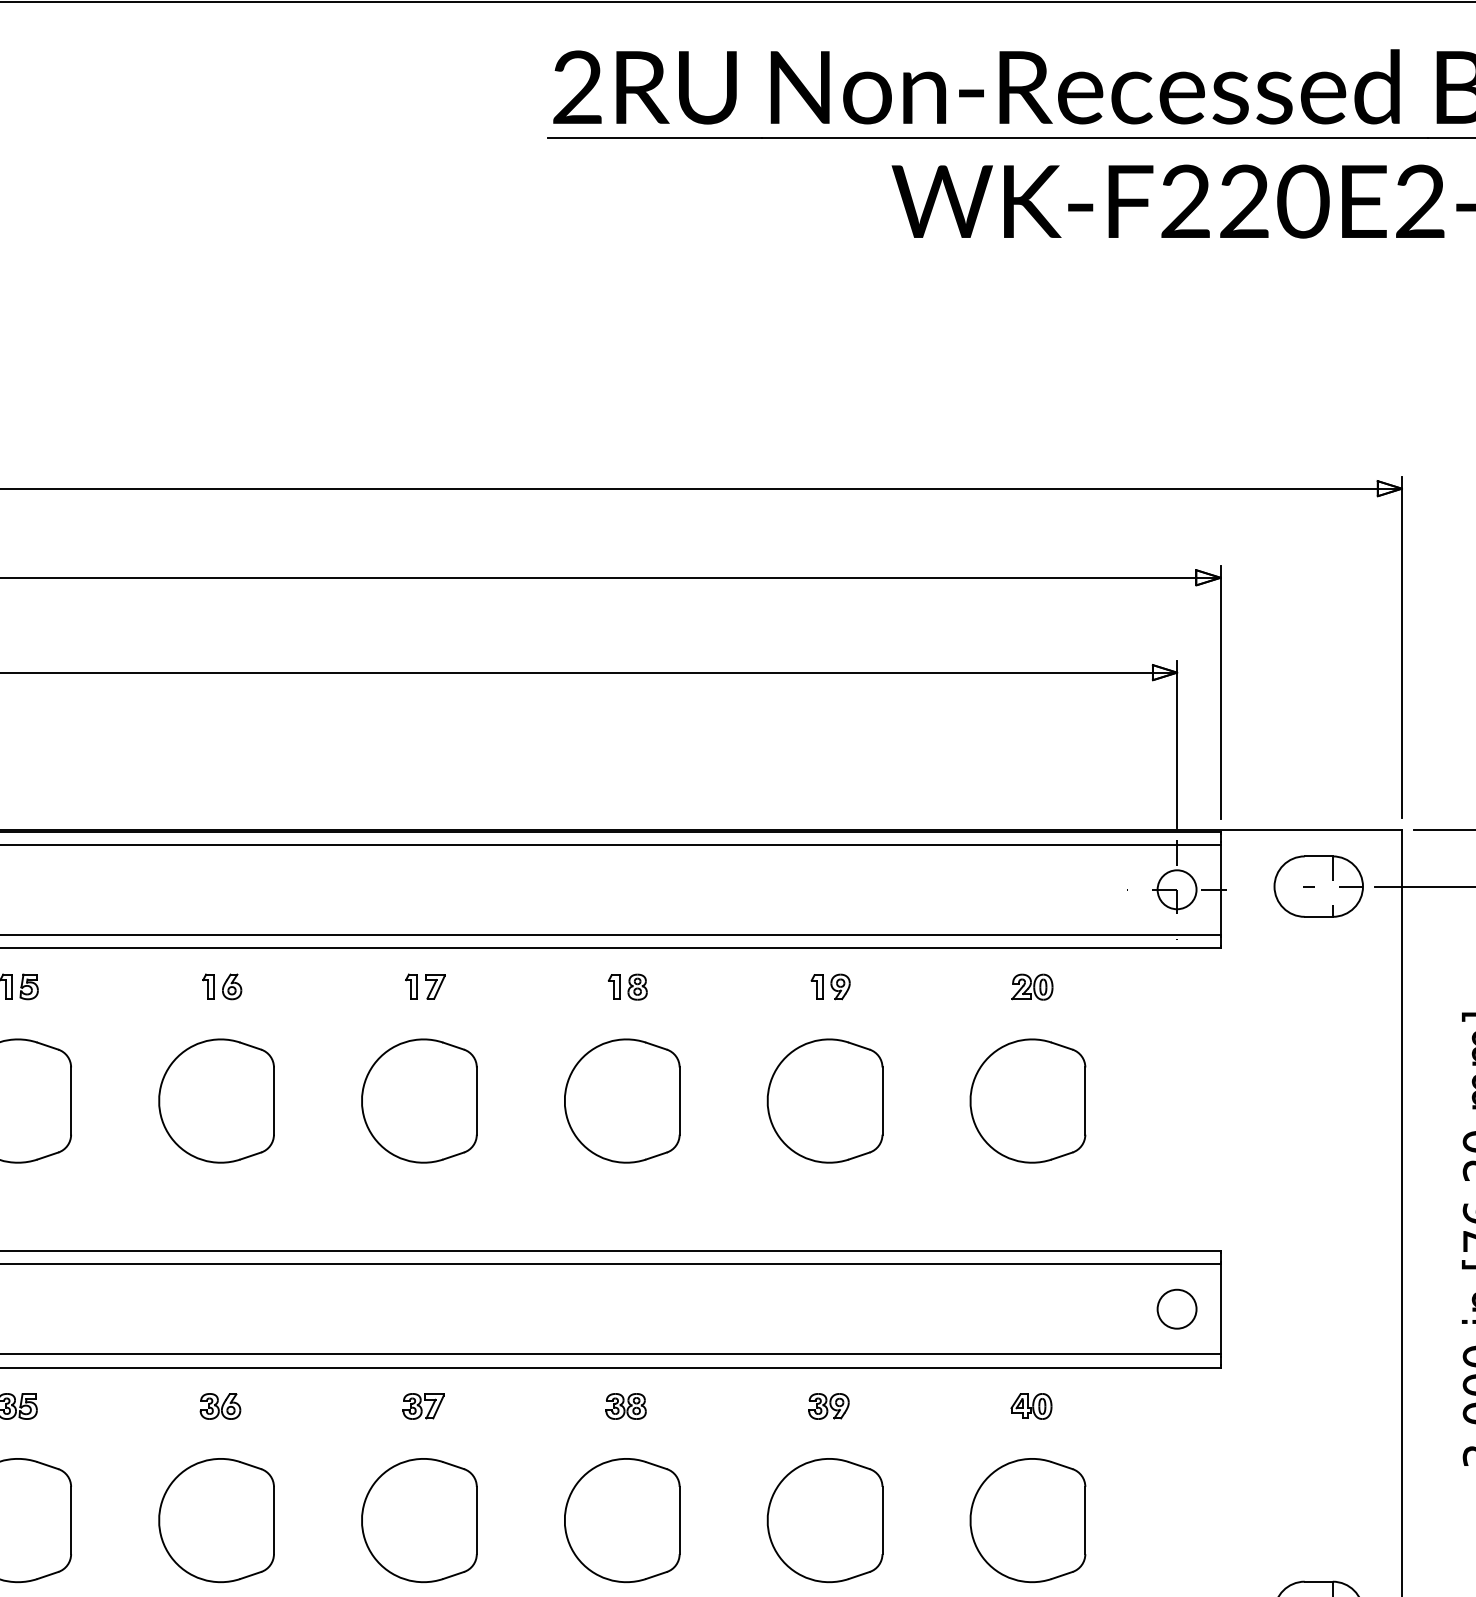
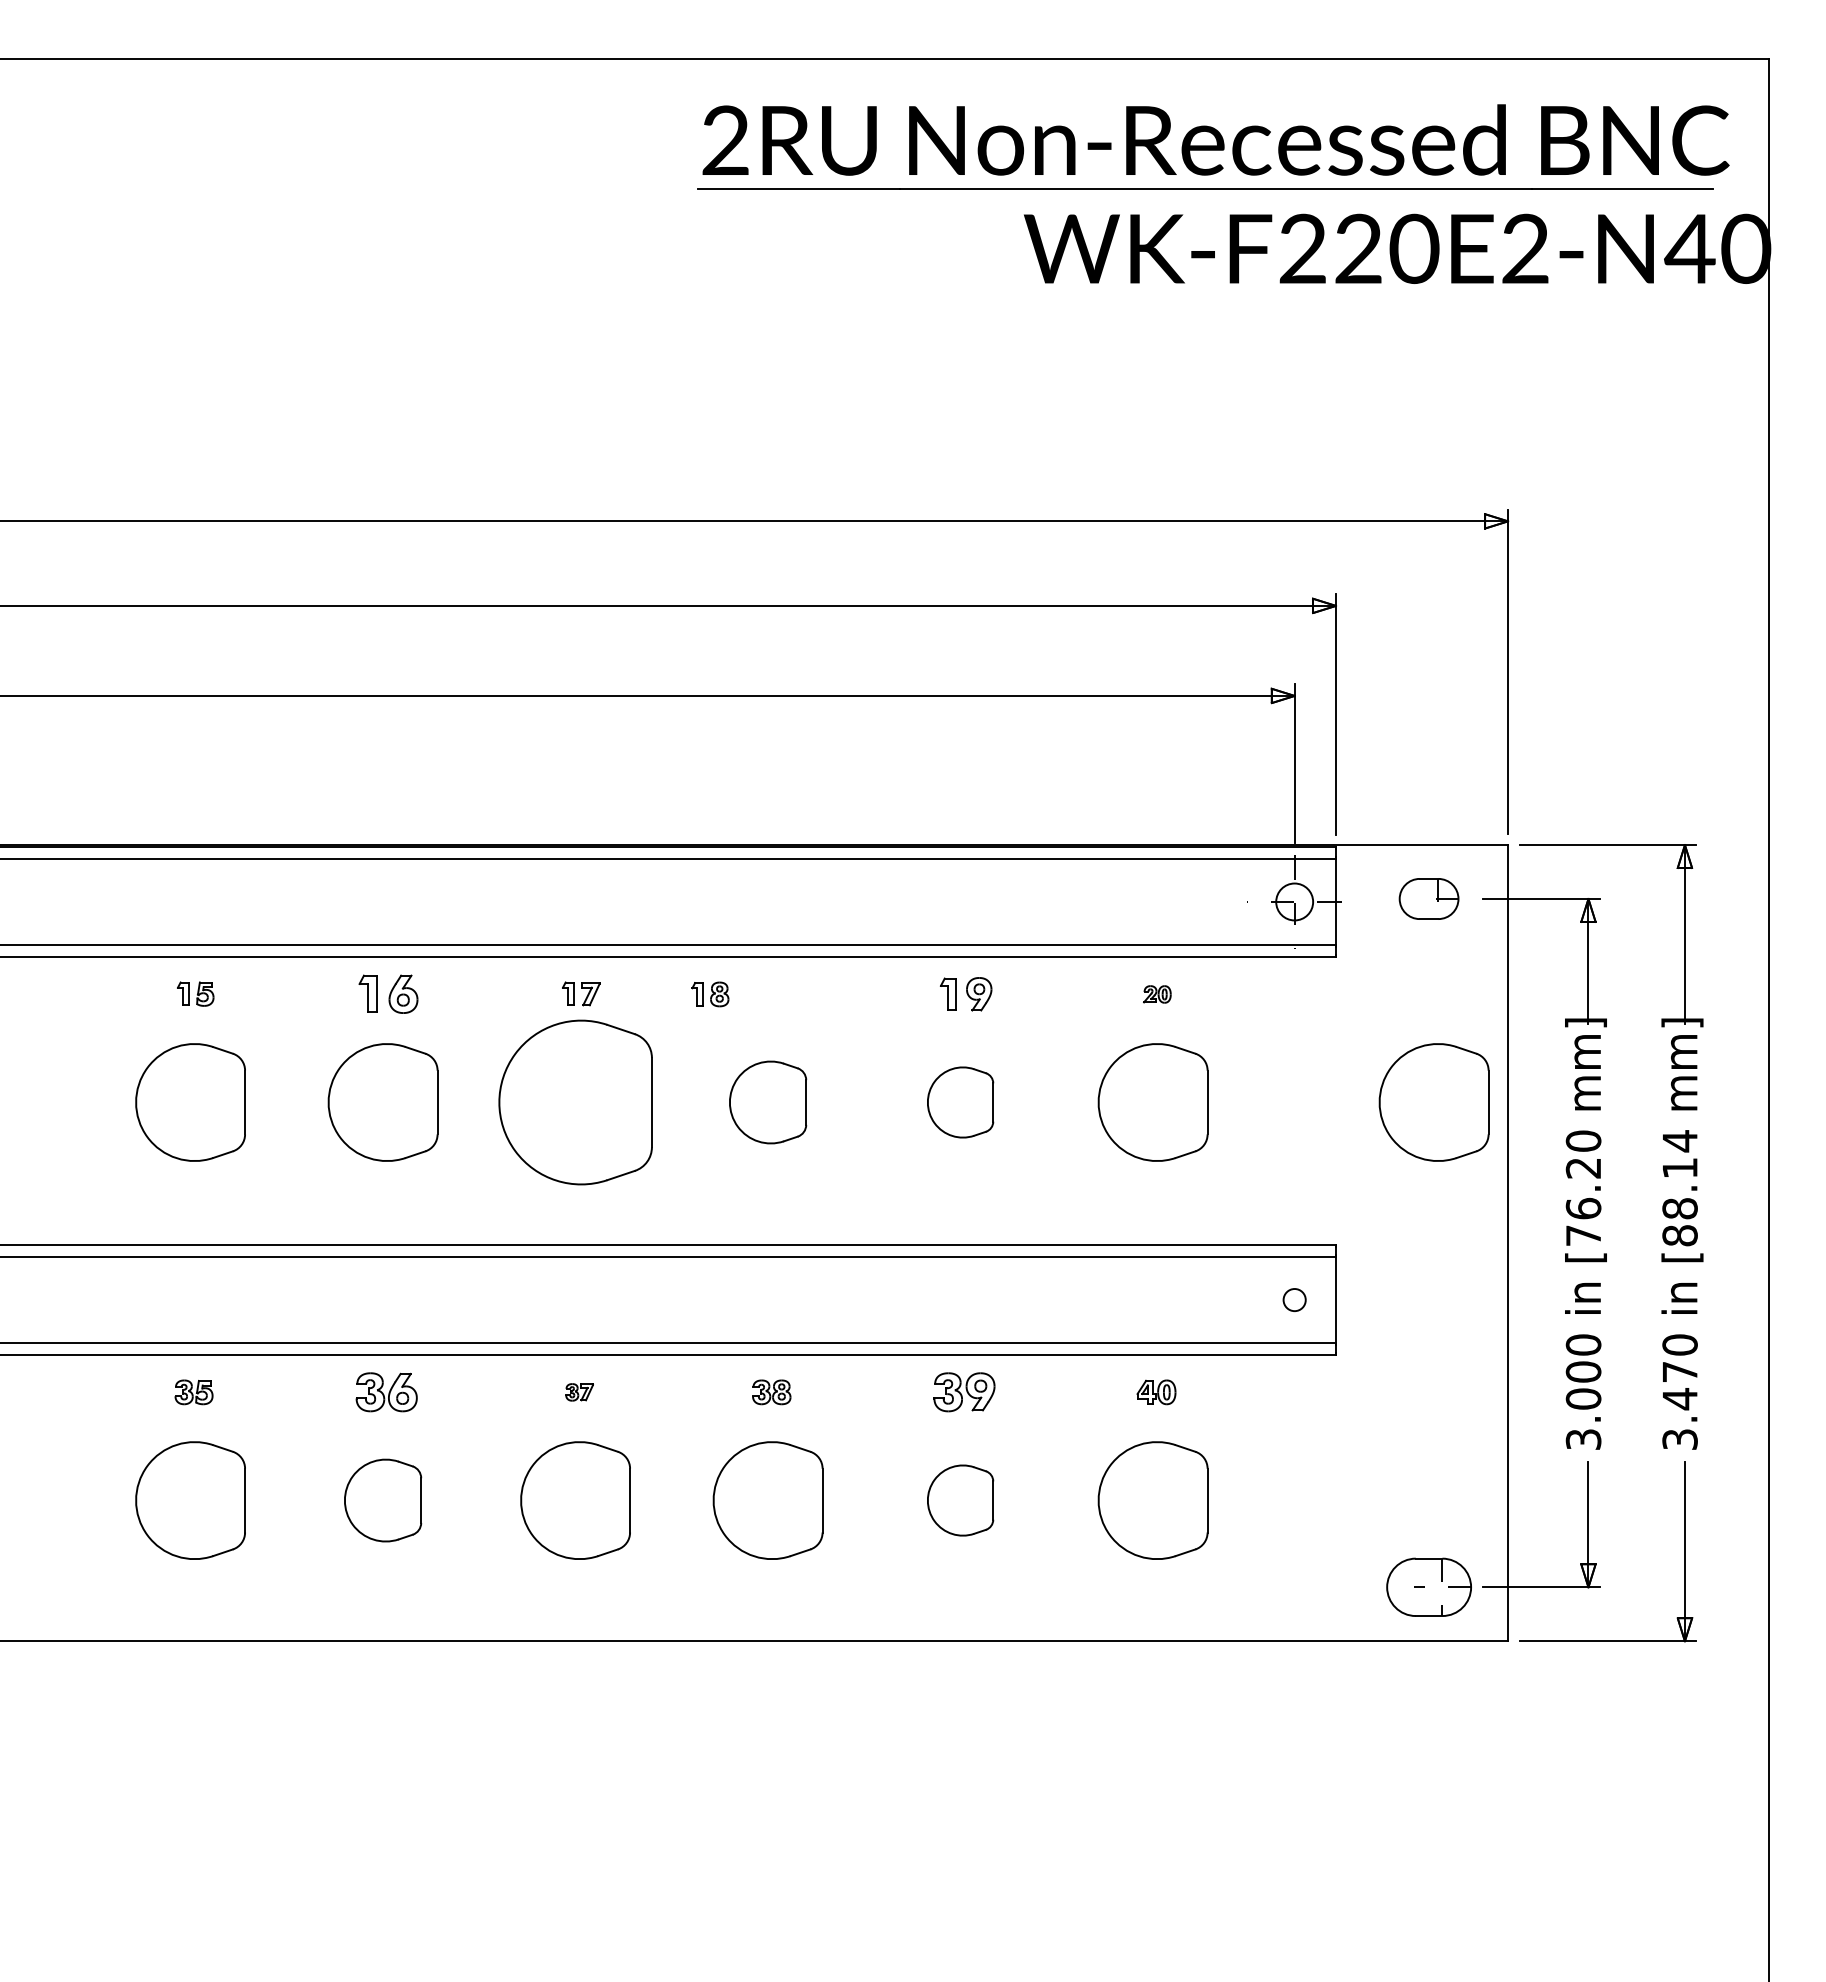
part: (1318, 886) -> (1428, 898), size x0.7
part: (222, 986) -> (388, 993), size x1.6
part: (830, 986) -> (965, 993), size x1.4
part: (627, 987) -> (710, 994), moved
part: (1032, 987) -> (1157, 994), size x0.7
part: (419, 1101) -> (575, 1102), size x1.4
part: (621, 1101) -> (767, 1102), size x0.7
part: (824, 1101) -> (960, 1102), size x0.6
part: (1323, 1101) -> (1433, 1102), added
circle: (1176, 1308) -> (1294, 1299), size x0.6
part: (220, 1406) -> (386, 1392), size x1.6
part: (423, 1406) -> (579, 1392), size x0.7
part: (828, 1406) -> (963, 1392), size x1.6
part: (215, 1520) -> (382, 1500), size x0.7
part: (824, 1520) -> (960, 1500), size x0.6

